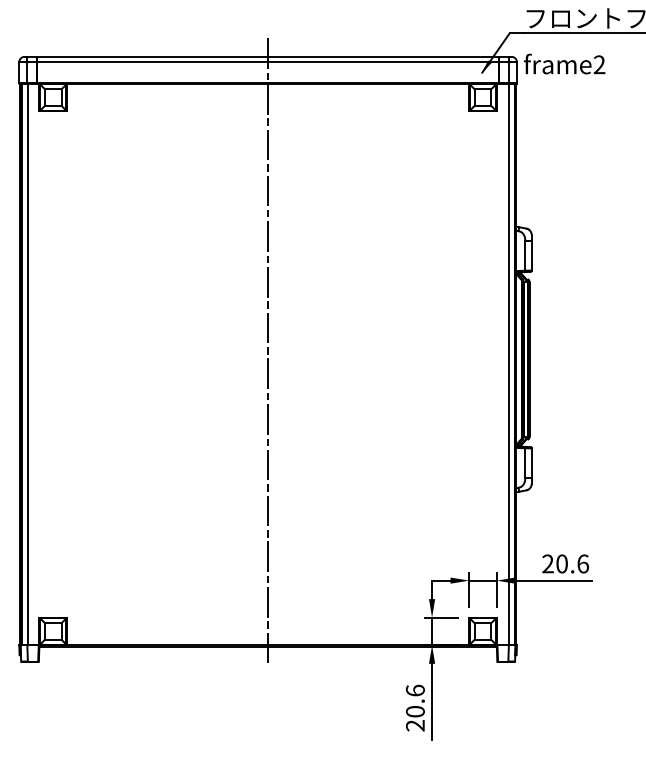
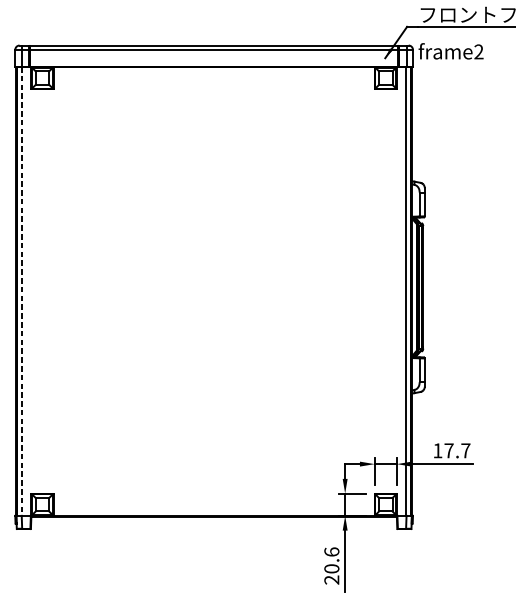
line: (268, 351) -> (214, 281), removed
line: (27, 364) -> (21, 291), solid -> dashed
text: (565, 563) -> (451, 450), 20.6 -> 17.7

